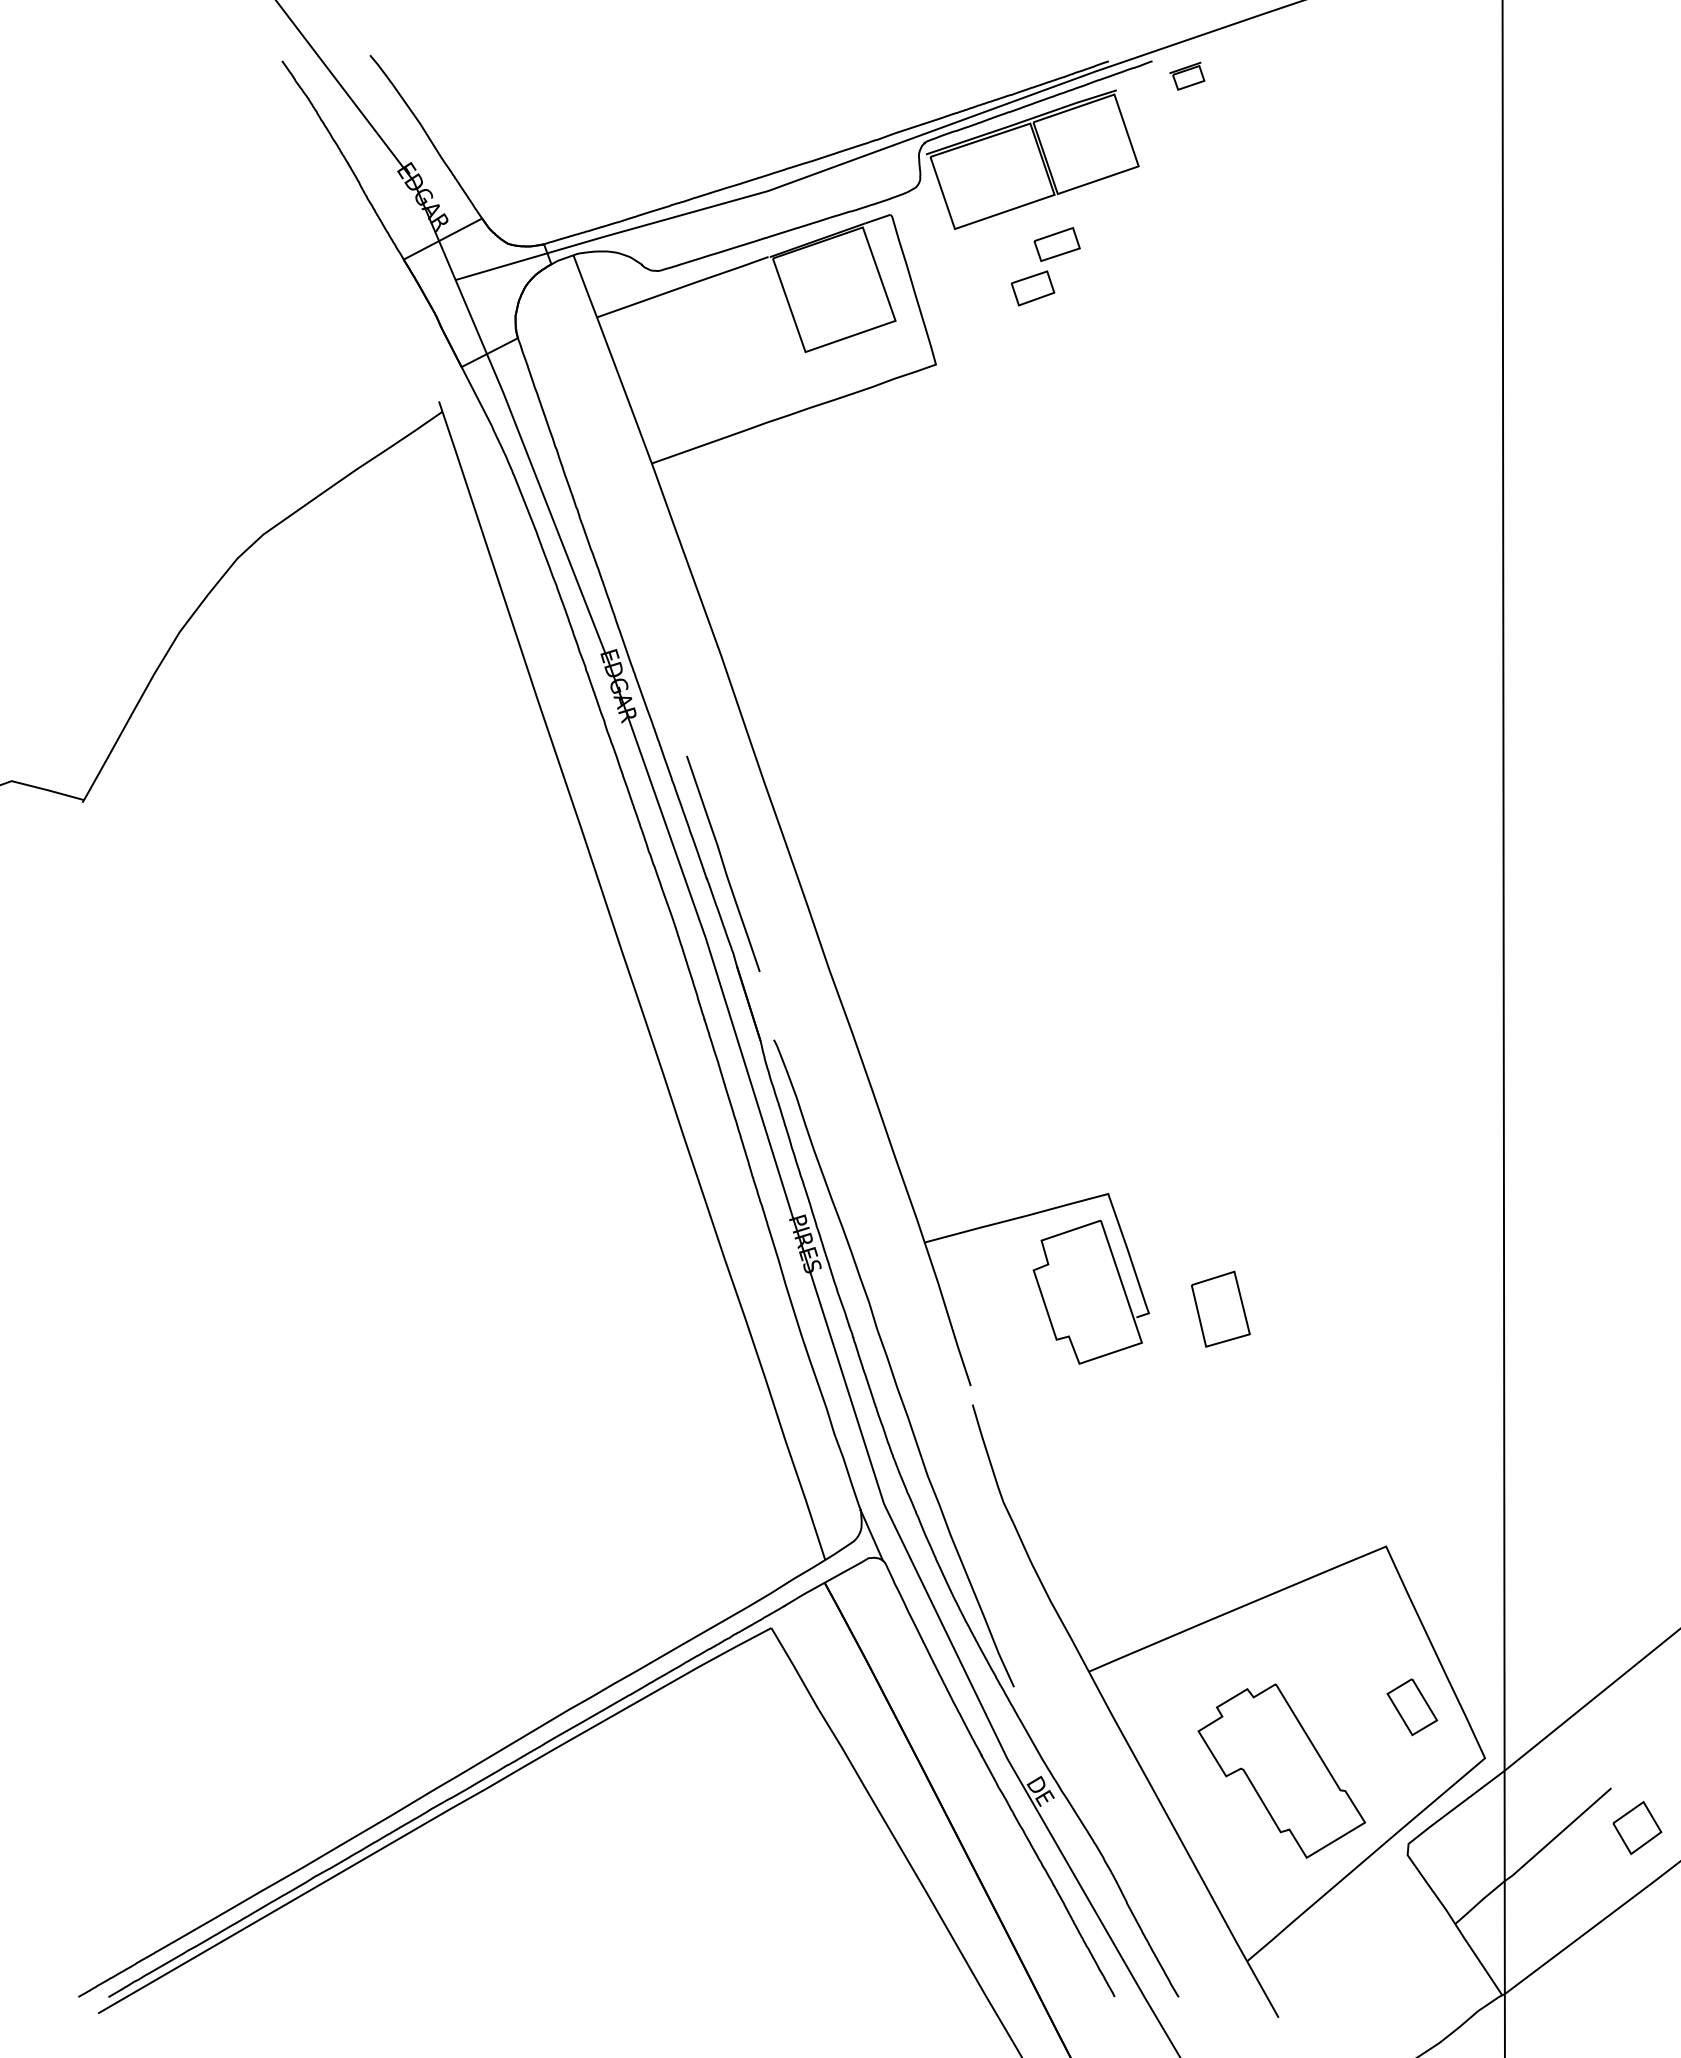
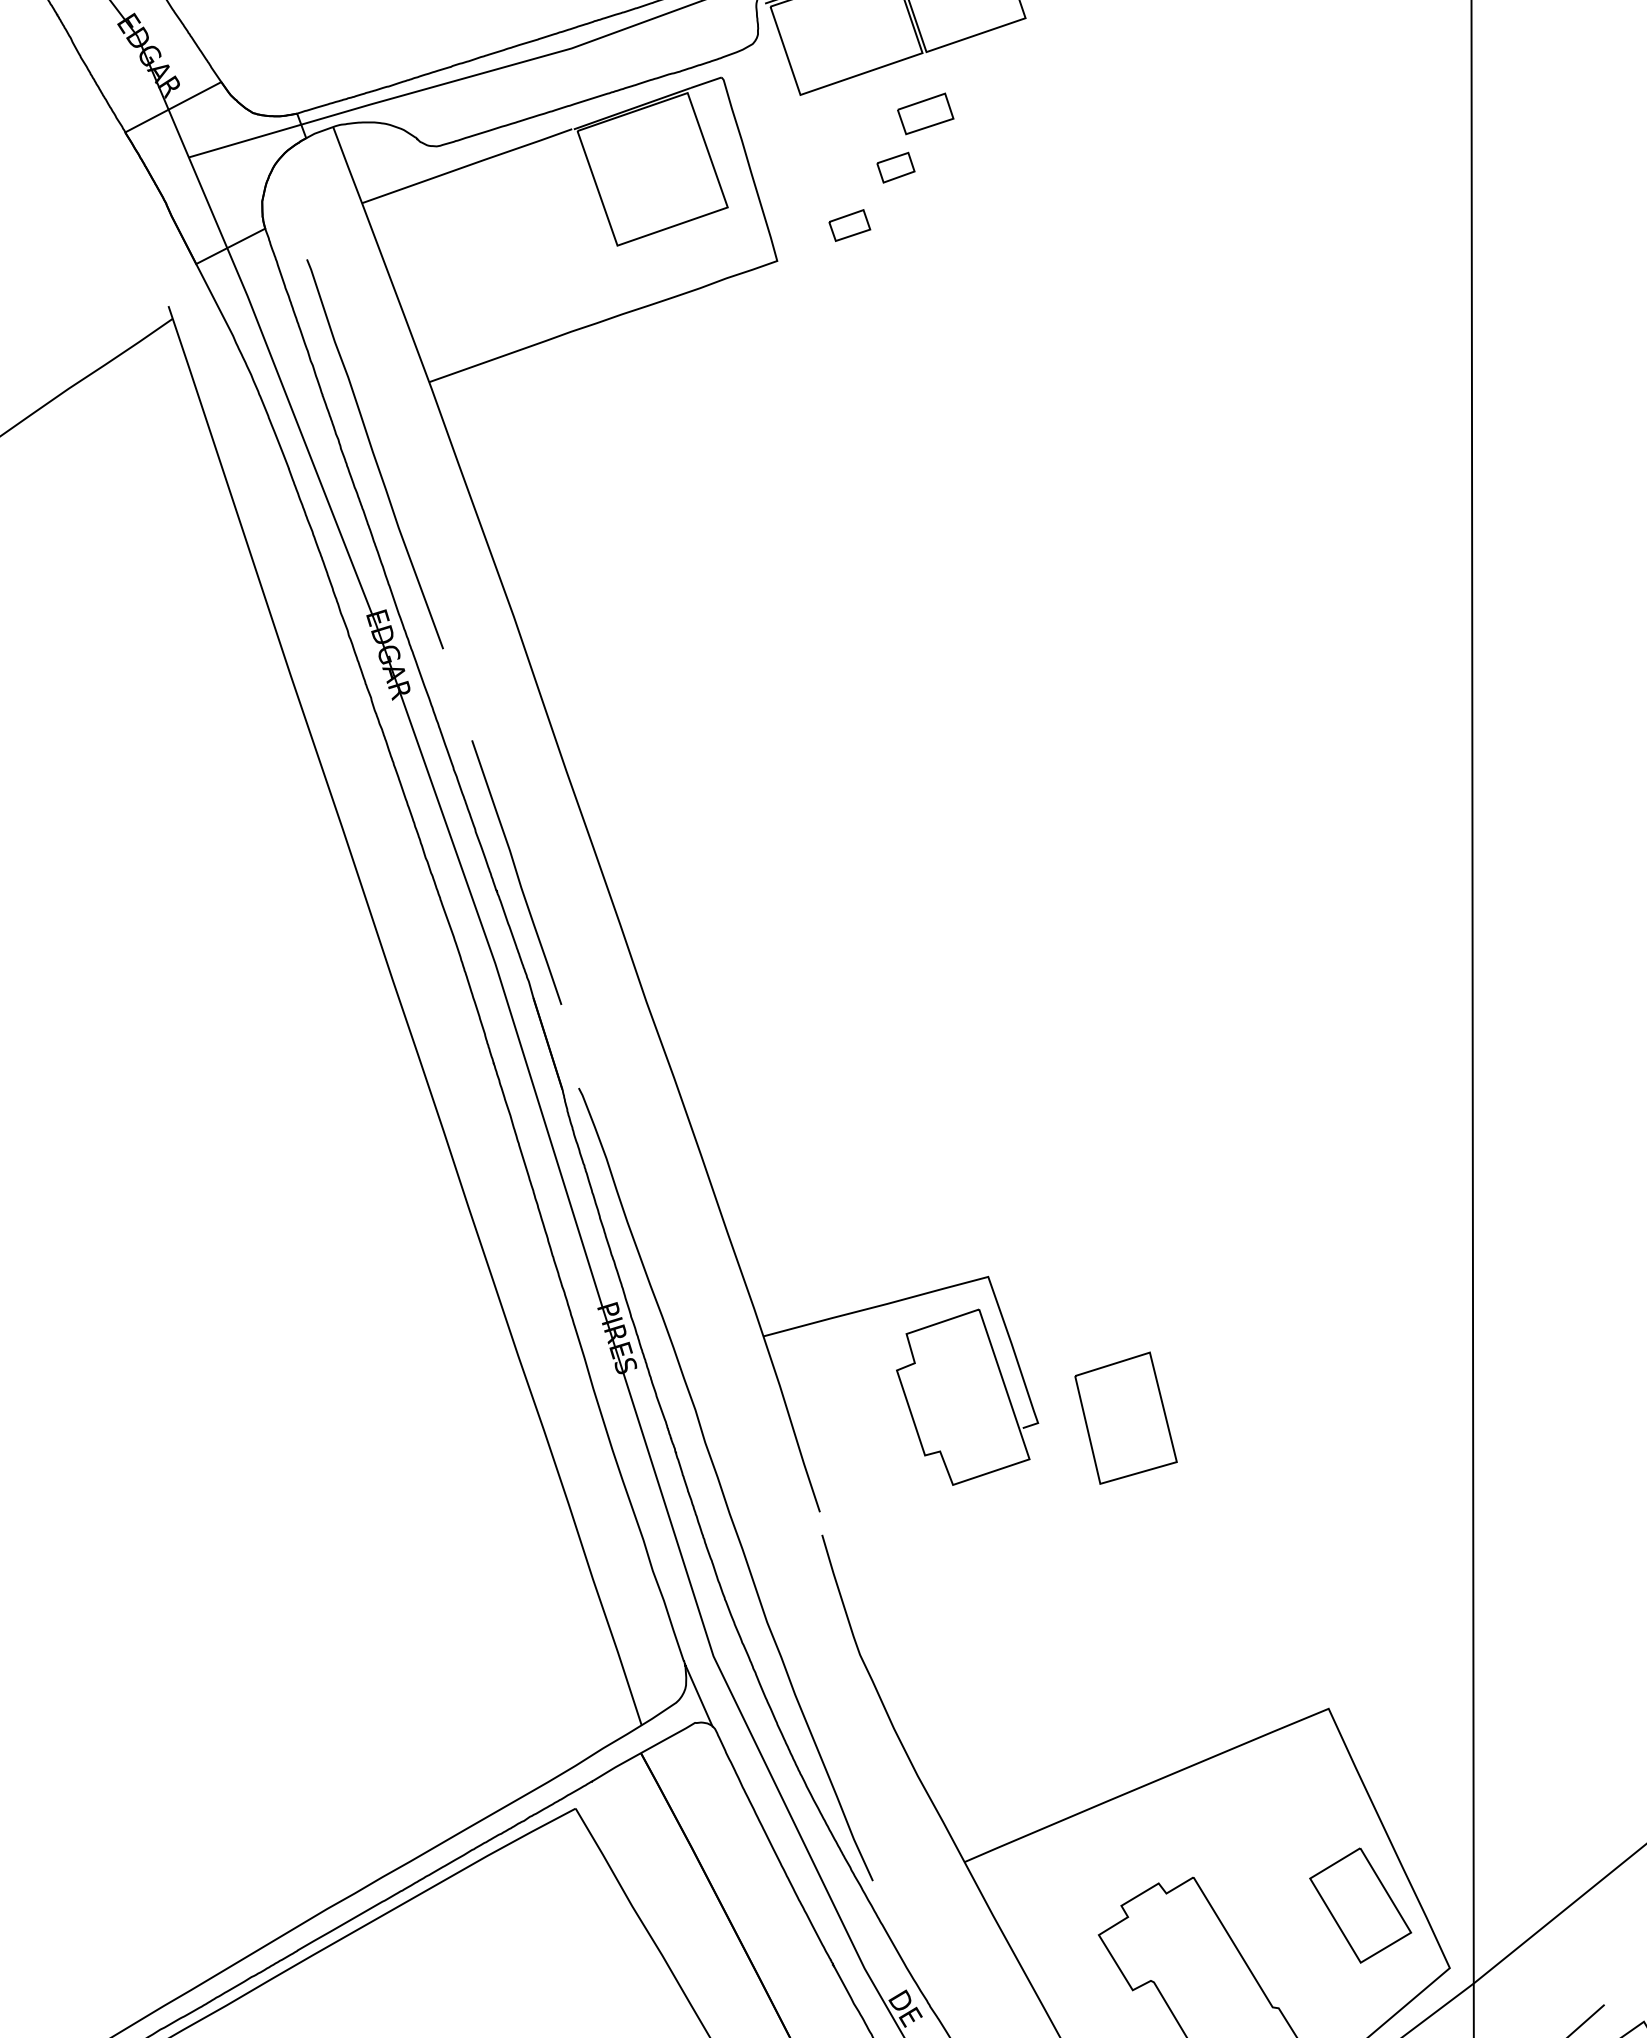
part: (1032, 288) -> (895, 167), size x0.71
part: (994, 335) -> (848, 225), added
curve: (607, 522) -> (374, 454), added
part: (1220, 1308) -> (1125, 1417), size x1.43
part: (1412, 1706) -> (1360, 1904), size x1.67

